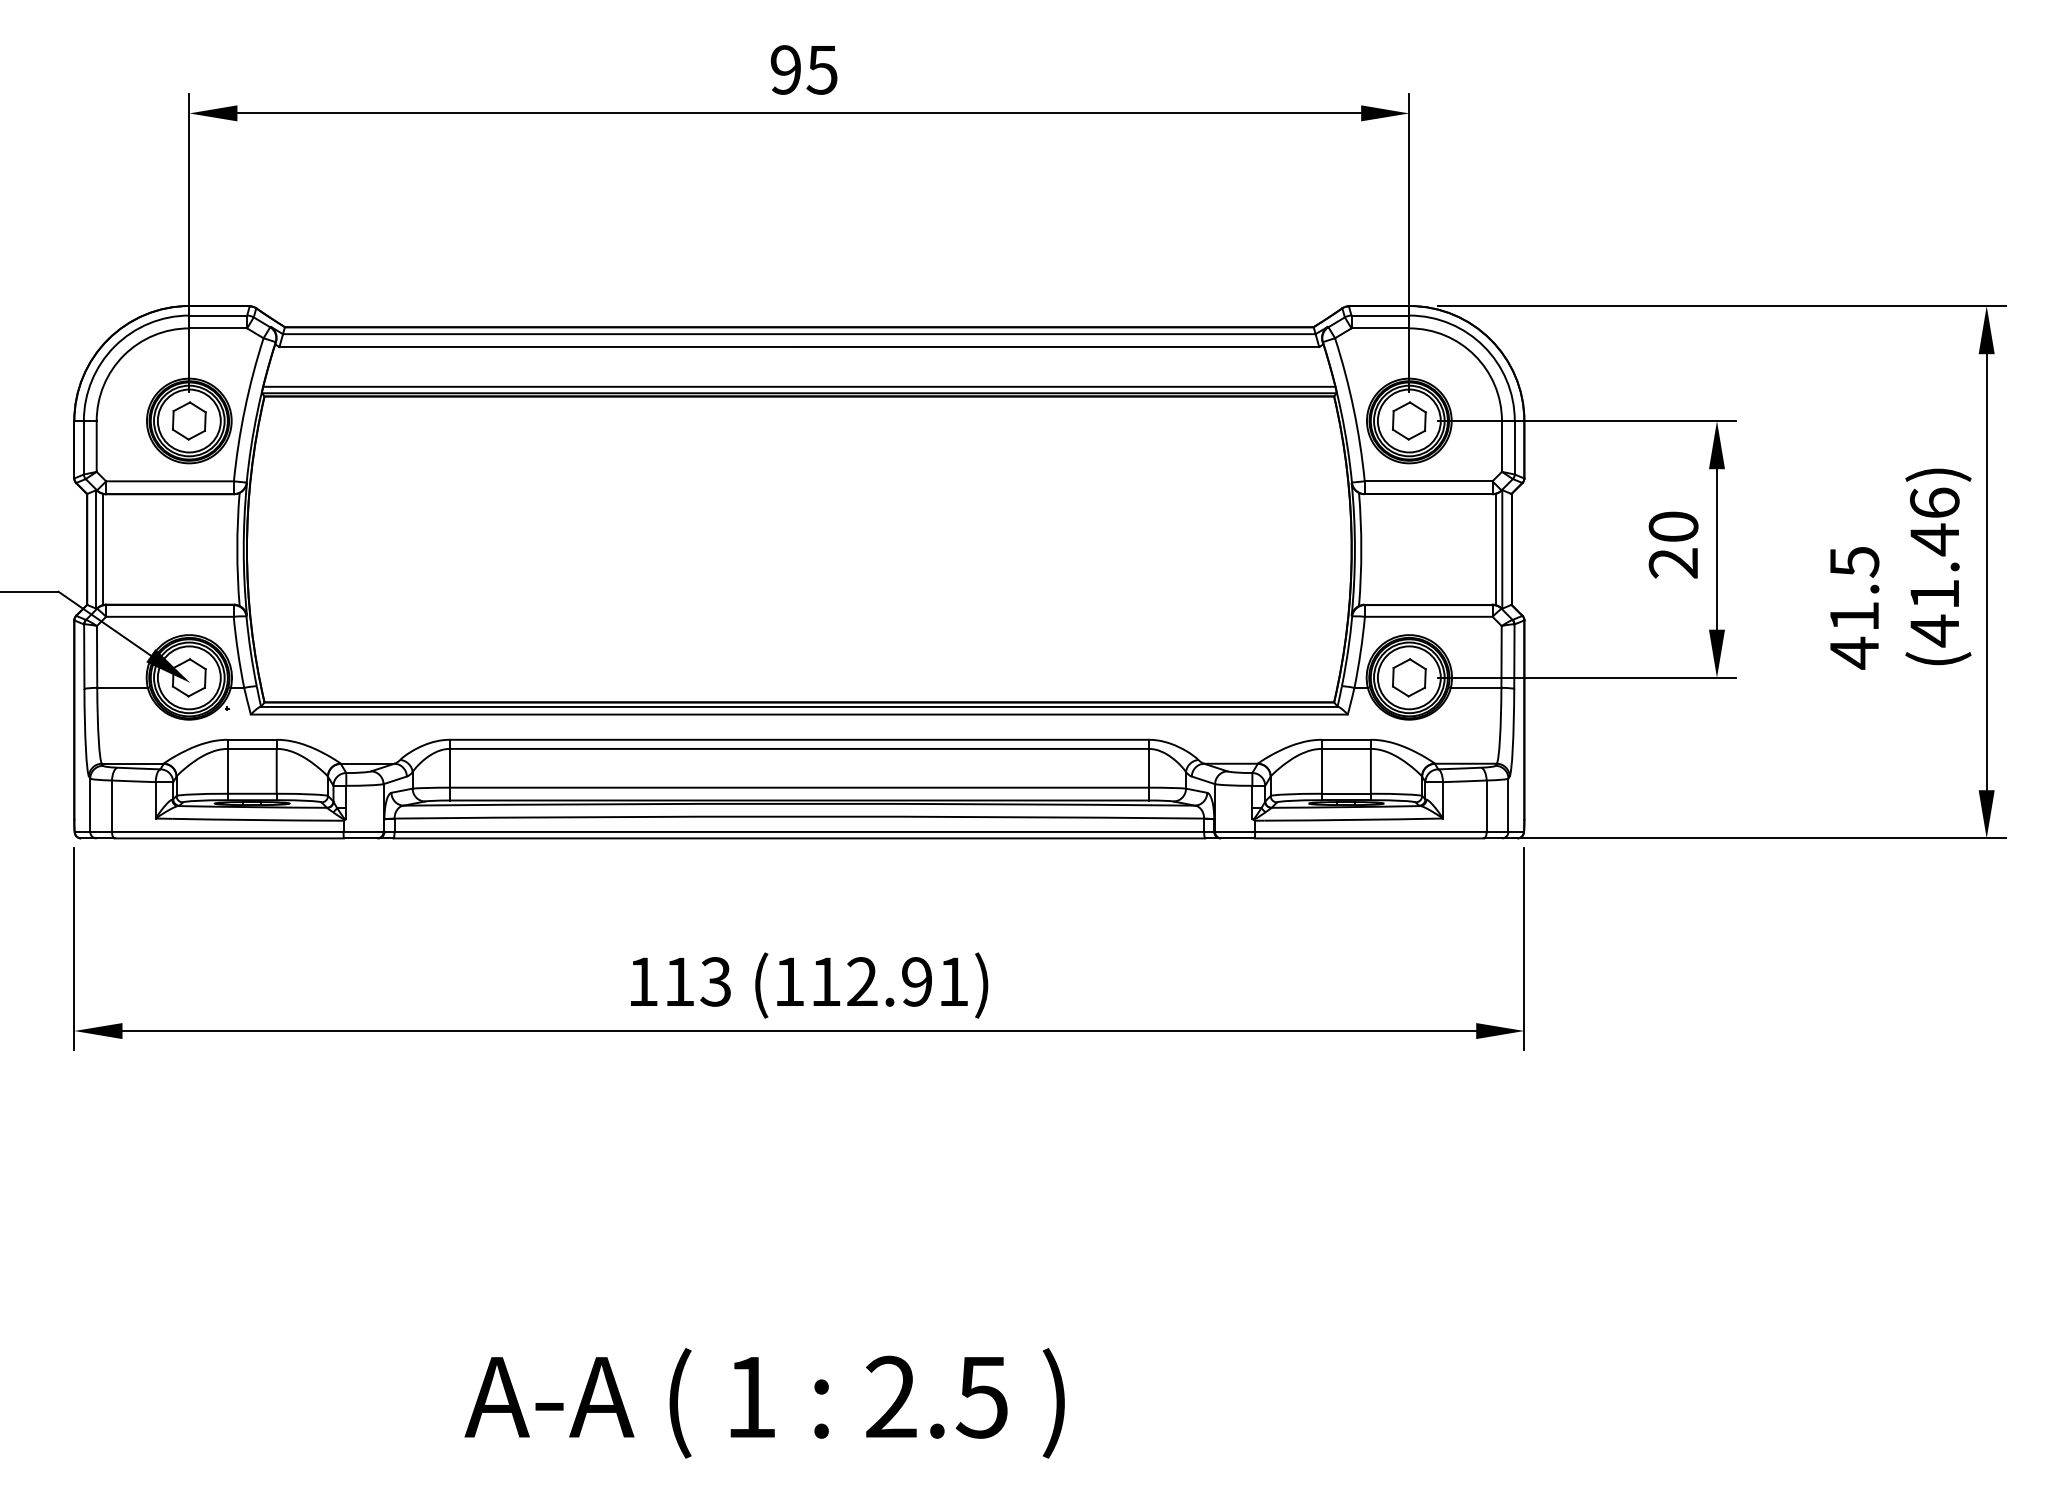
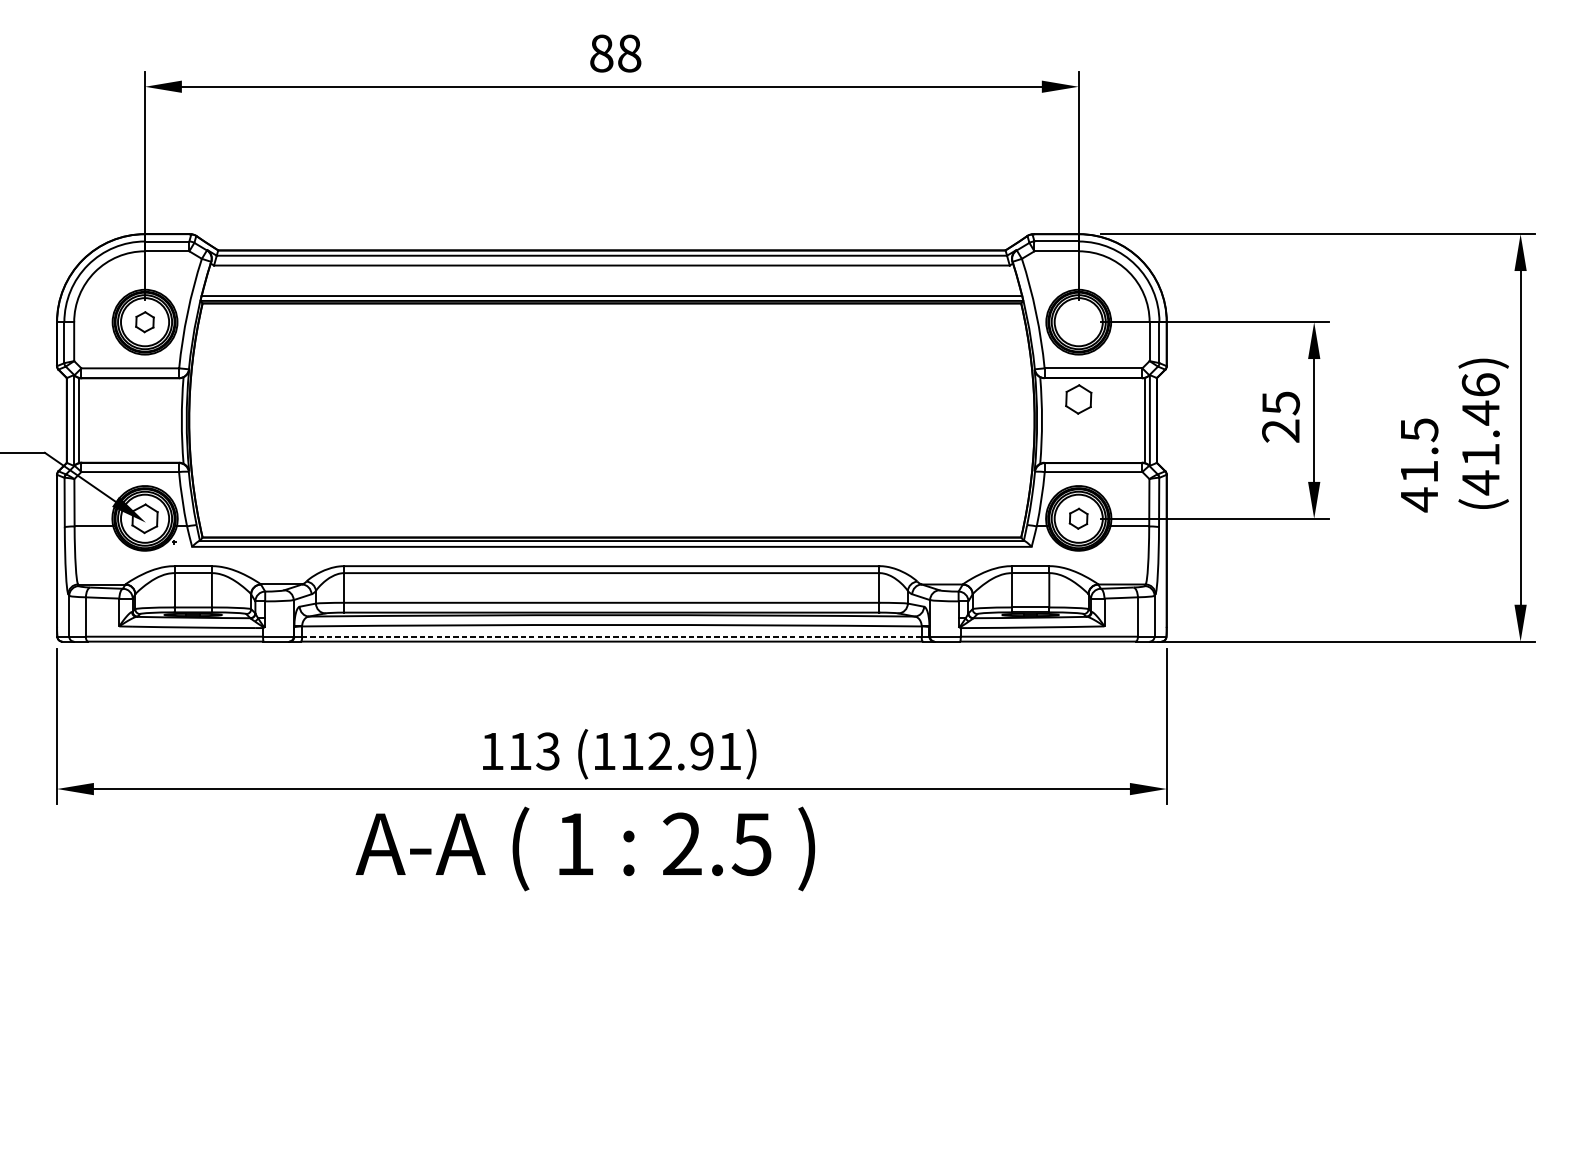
text: (803, 69) -> (615, 53), 95 -> 88
part: (188, 420) -> (144, 321), size x0.7
part: (1409, 420) -> (1078, 399), moved
text: (1673, 526) -> (1280, 402), 20 -> 25
part: (1408, 677) -> (1078, 518), size x0.7
line: (799, 831) -> (612, 636), solid -> dashed
text: (764, 1403) -> (585, 849), moved

